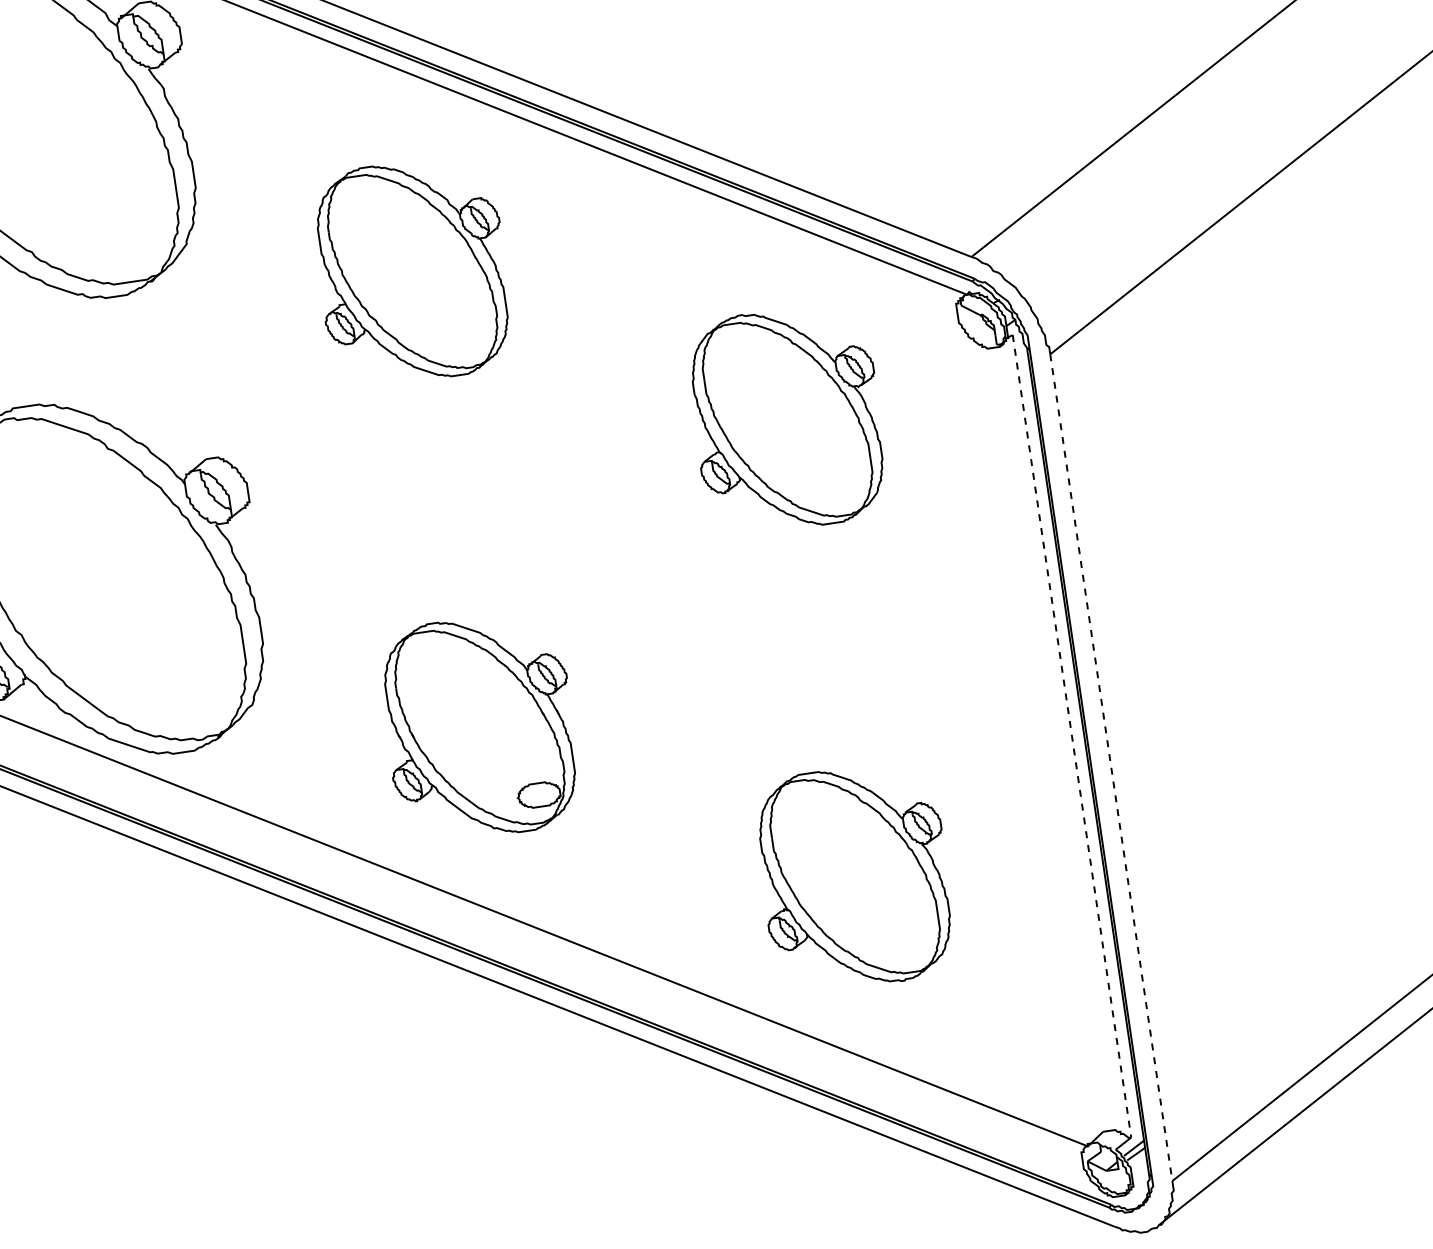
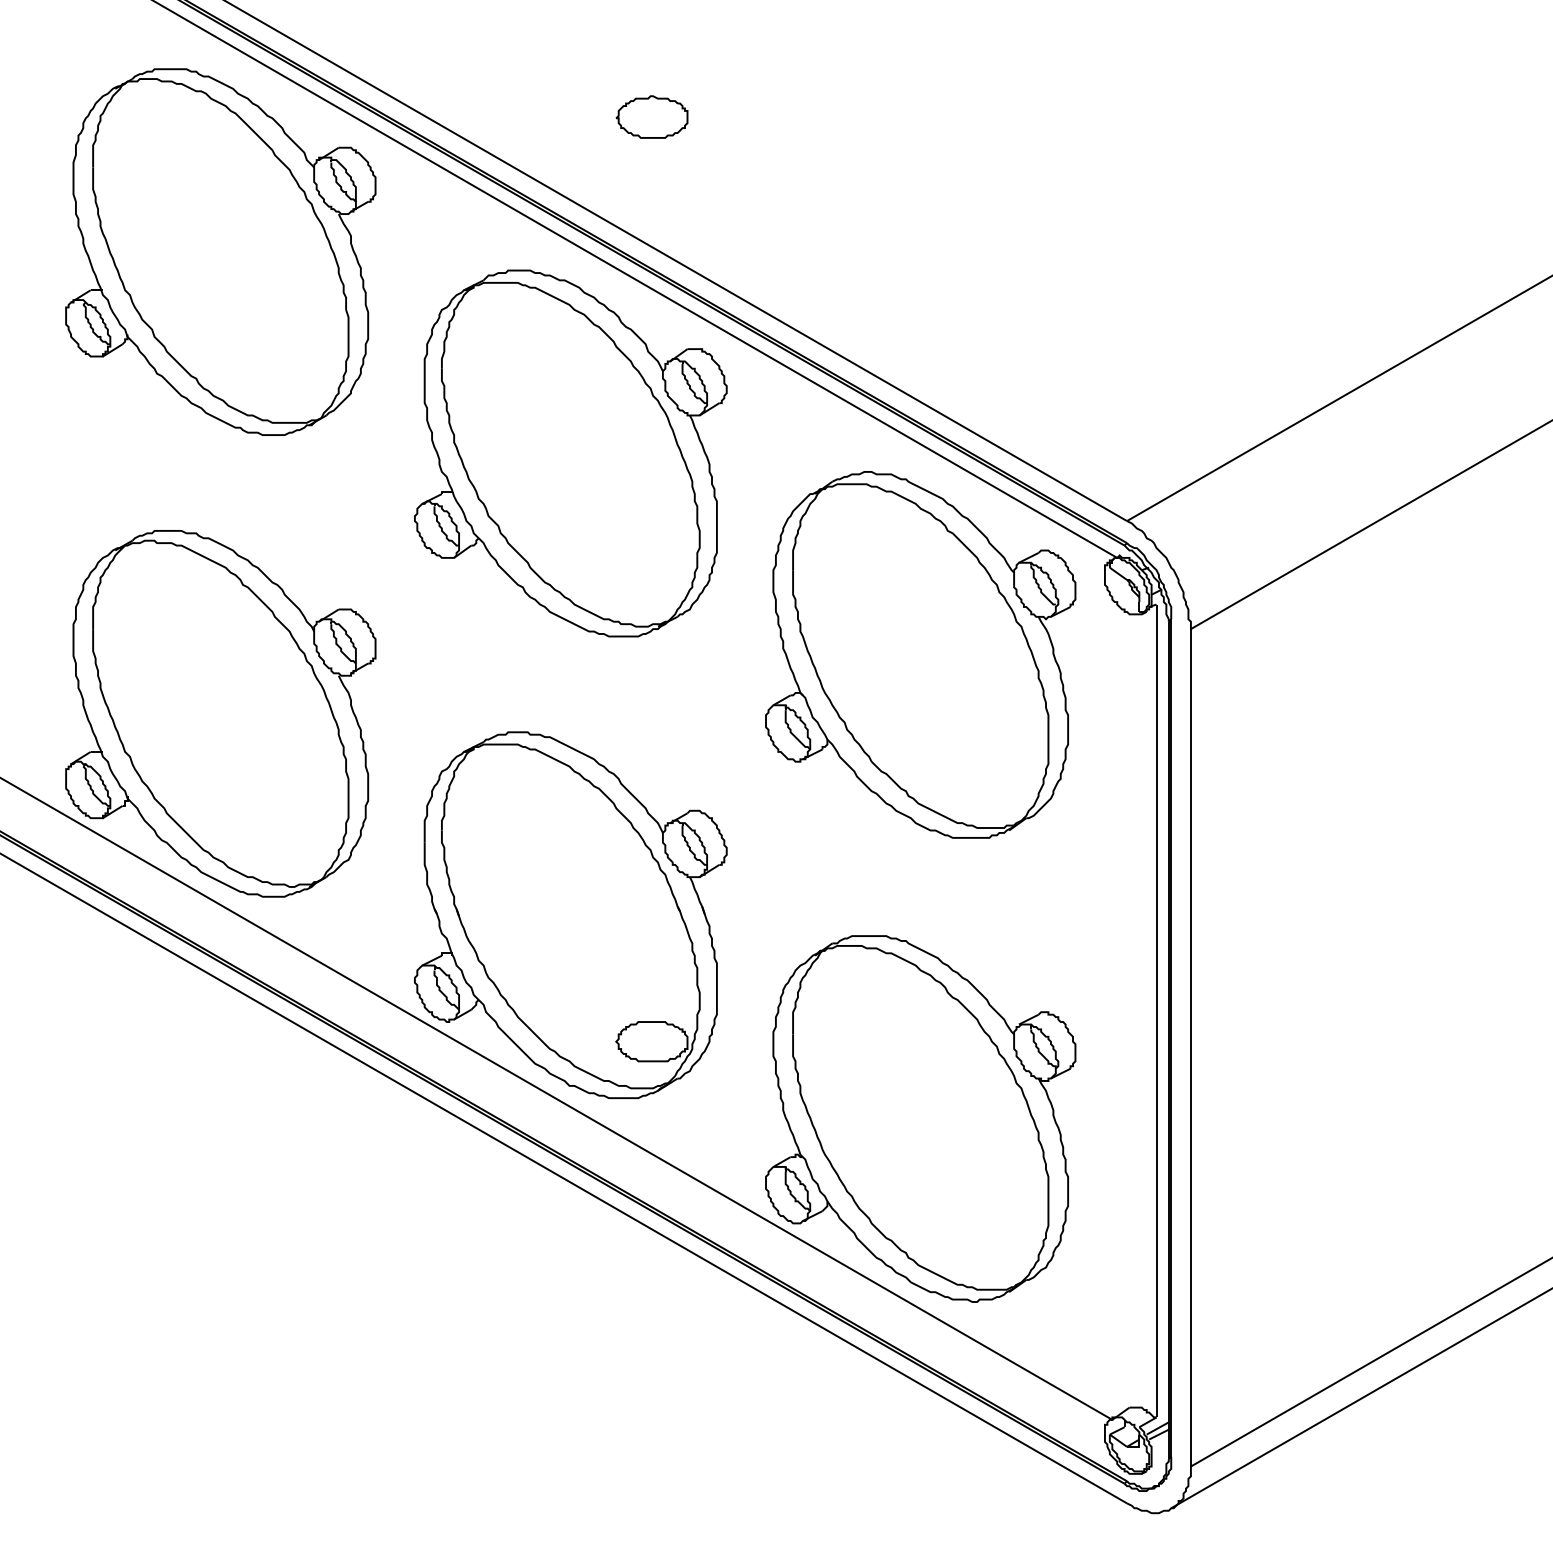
part: (412, 271) -> (570, 453), size x1.67
part: (787, 418) -> (920, 654), size x1.67
part: (479, 727) -> (570, 915), size x1.67
line: (1072, 736) -> (1156, 1011), dashed -> solid
line: (1110, 767) -> (1190, 1047), dashed -> solid
part: (854, 876) -> (920, 1118), size x1.67

